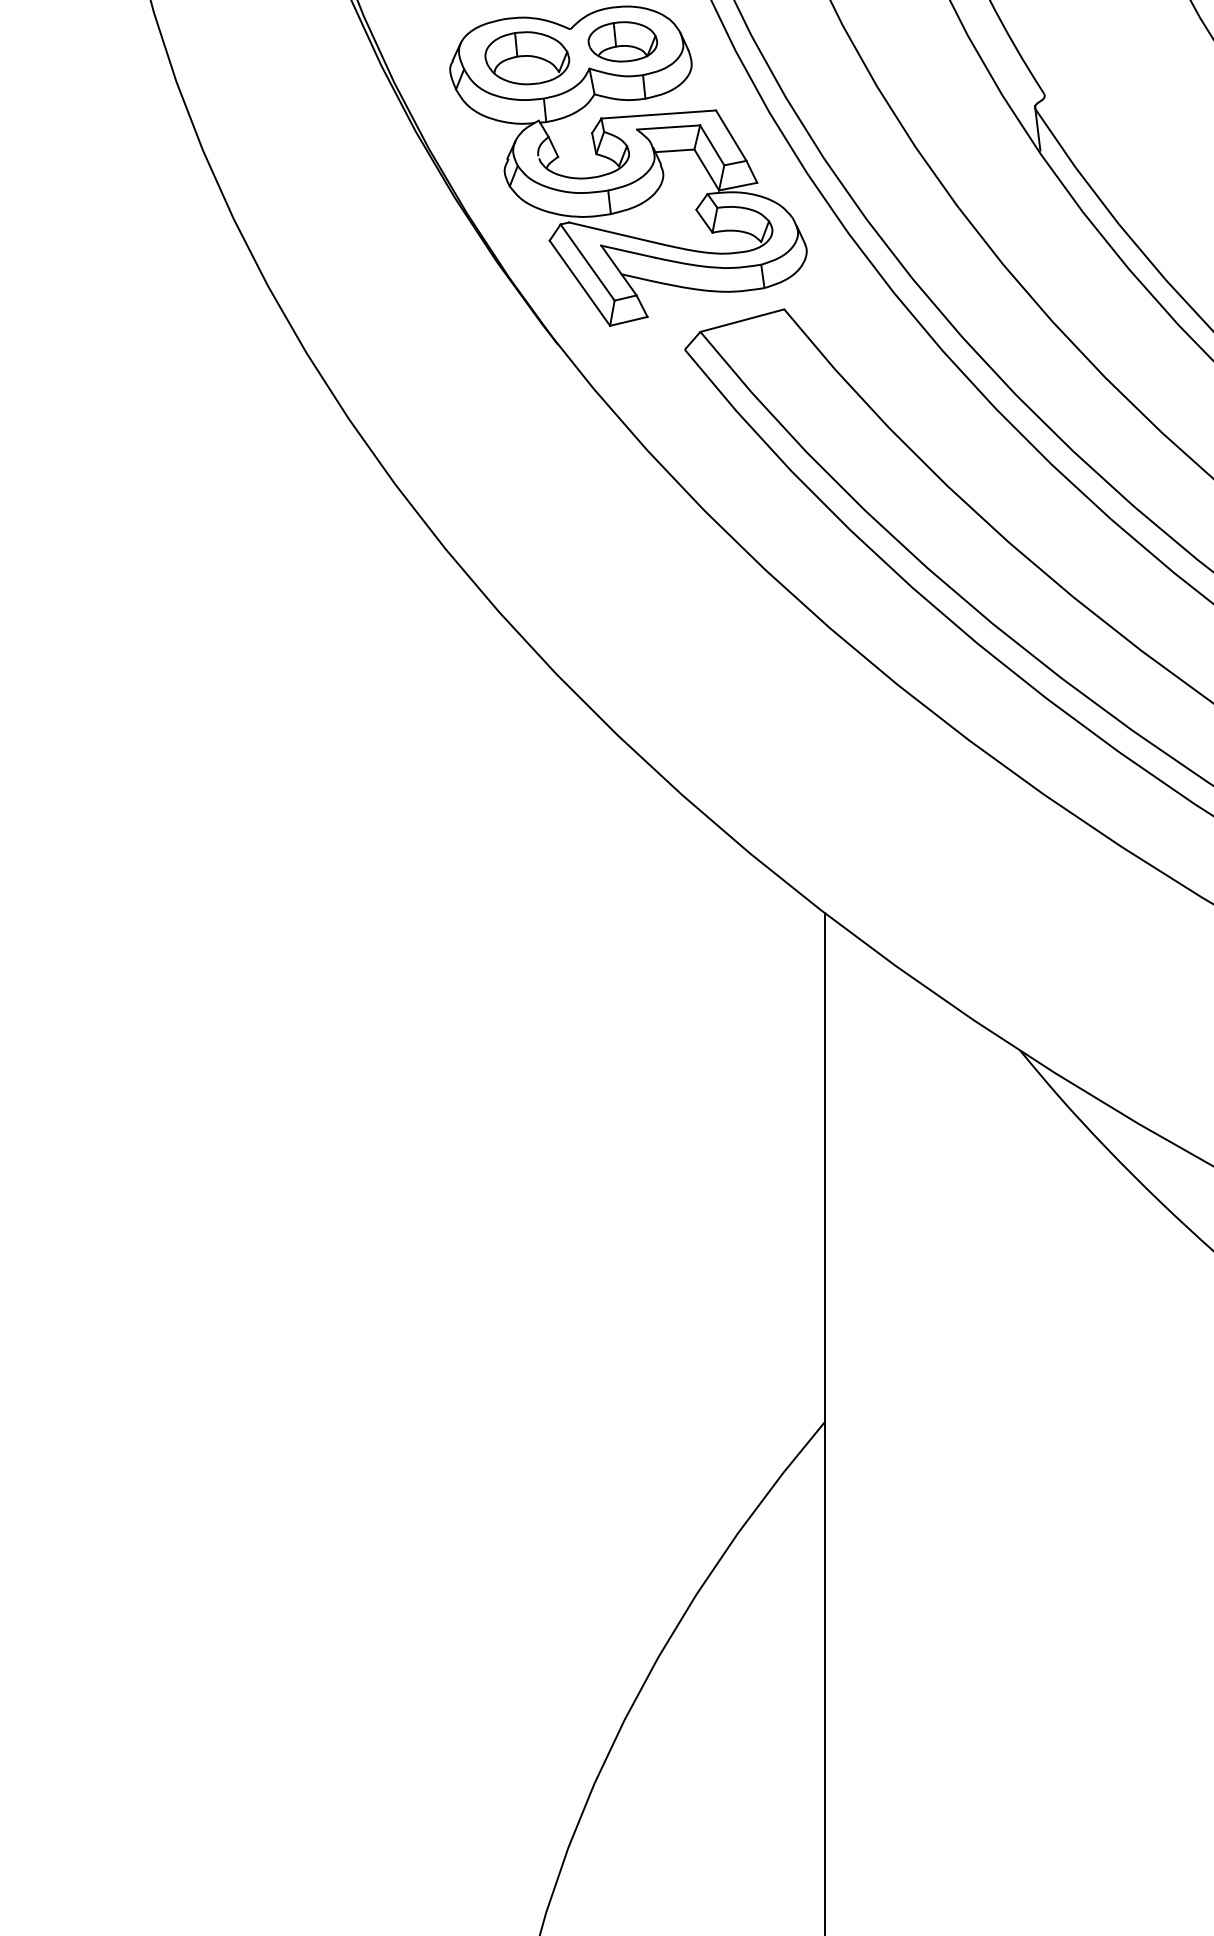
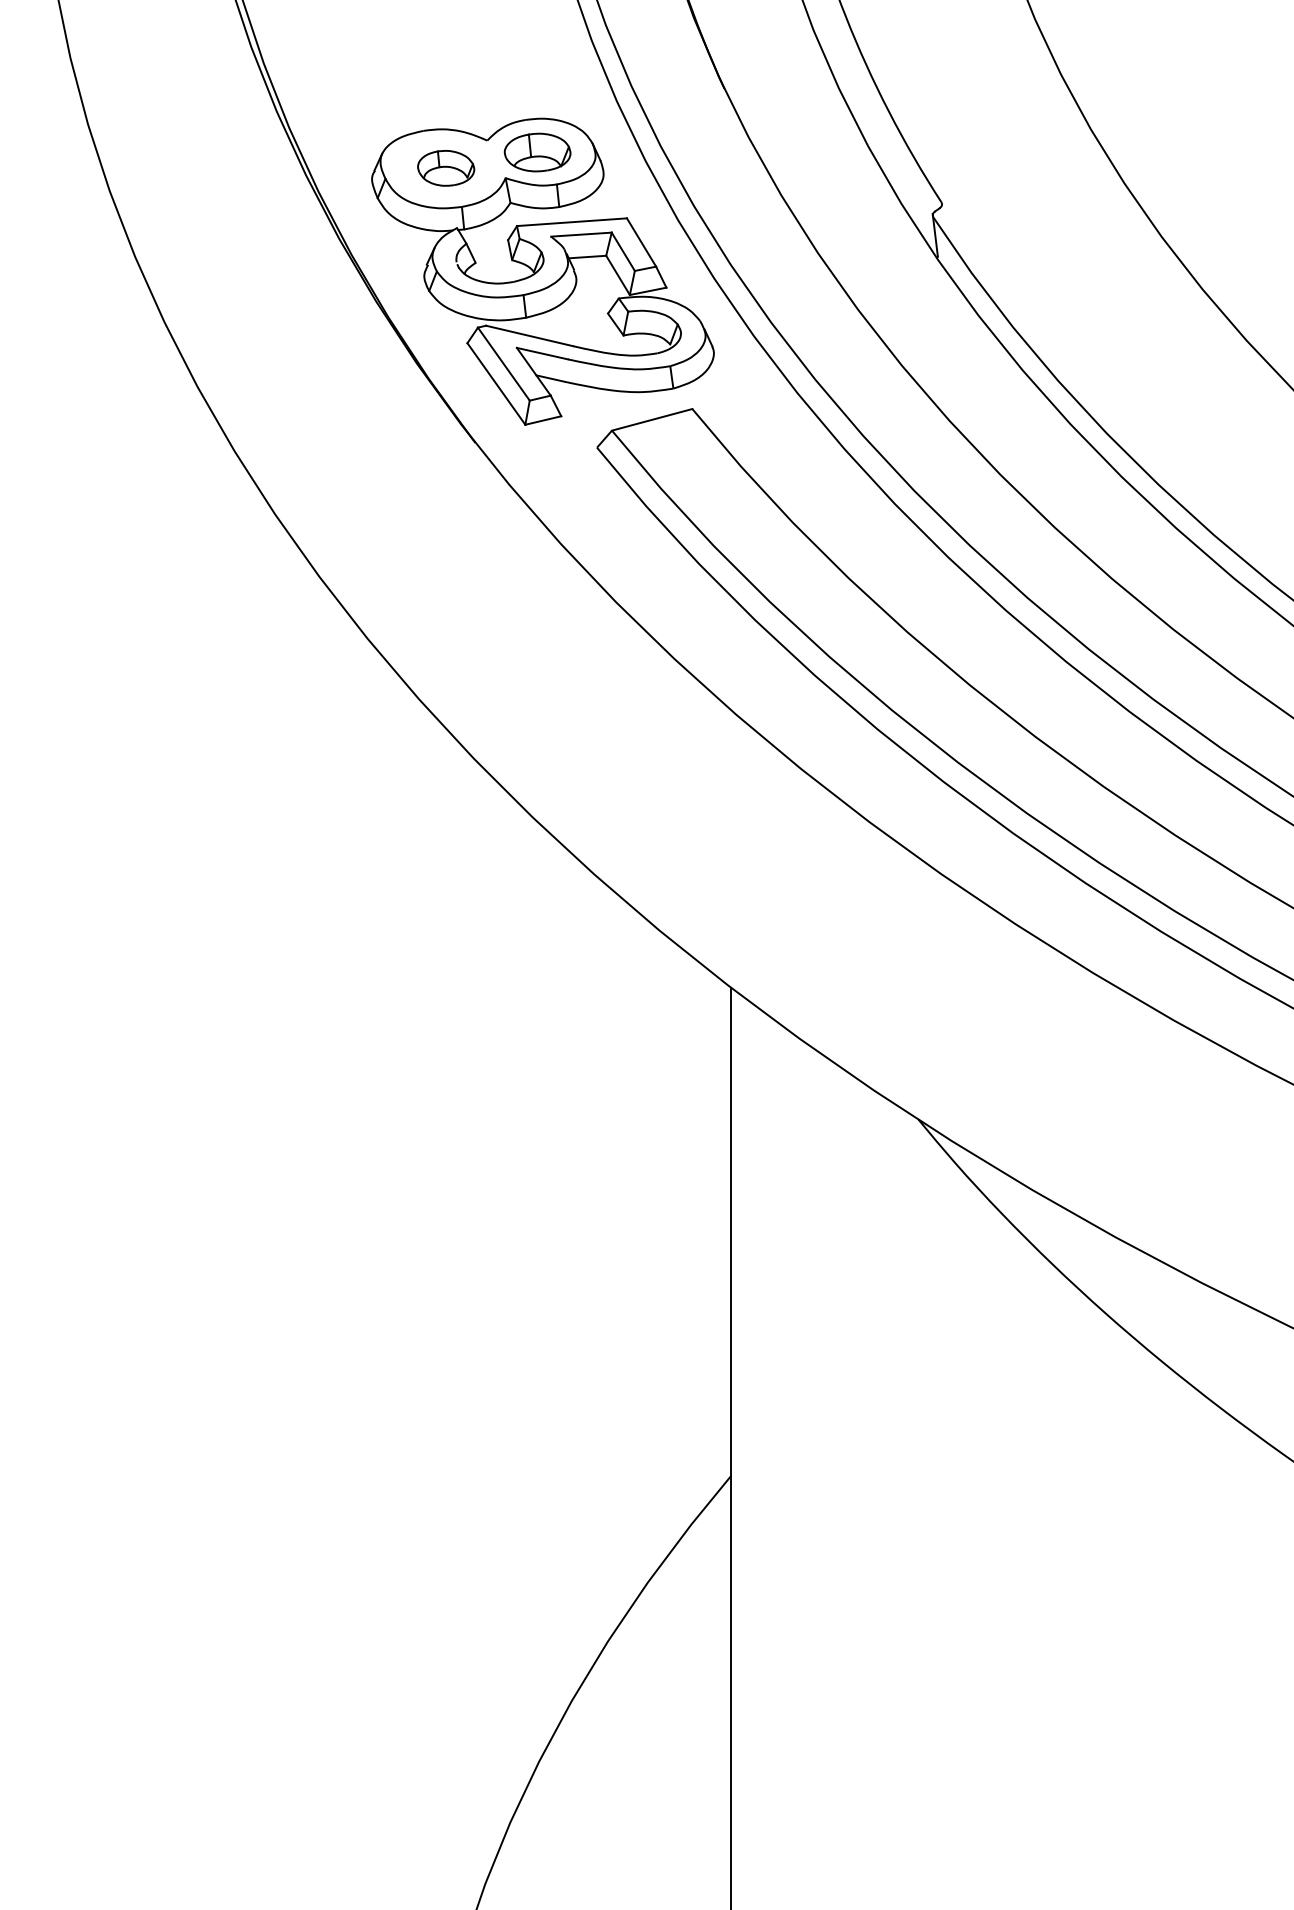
part: (527, 58) -> (446, 168), size x0.7

